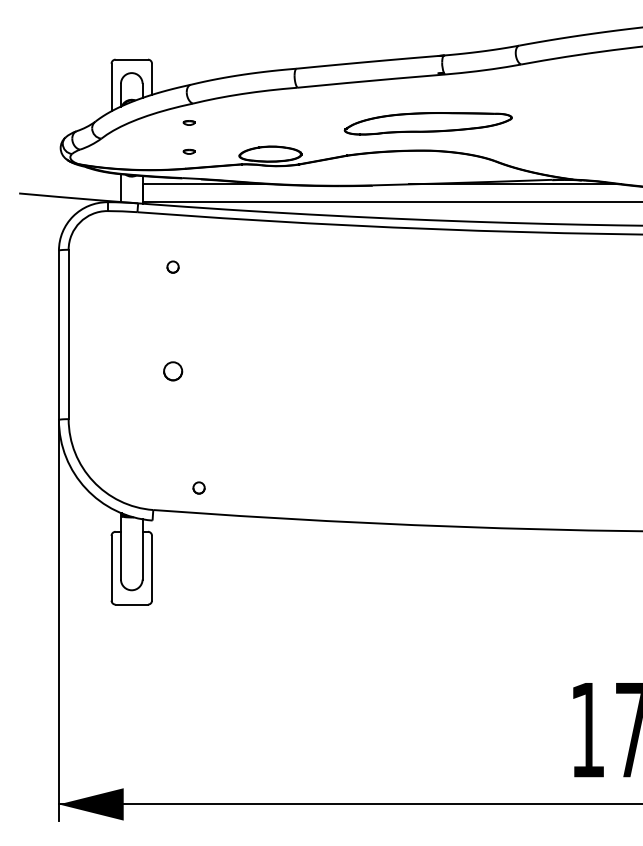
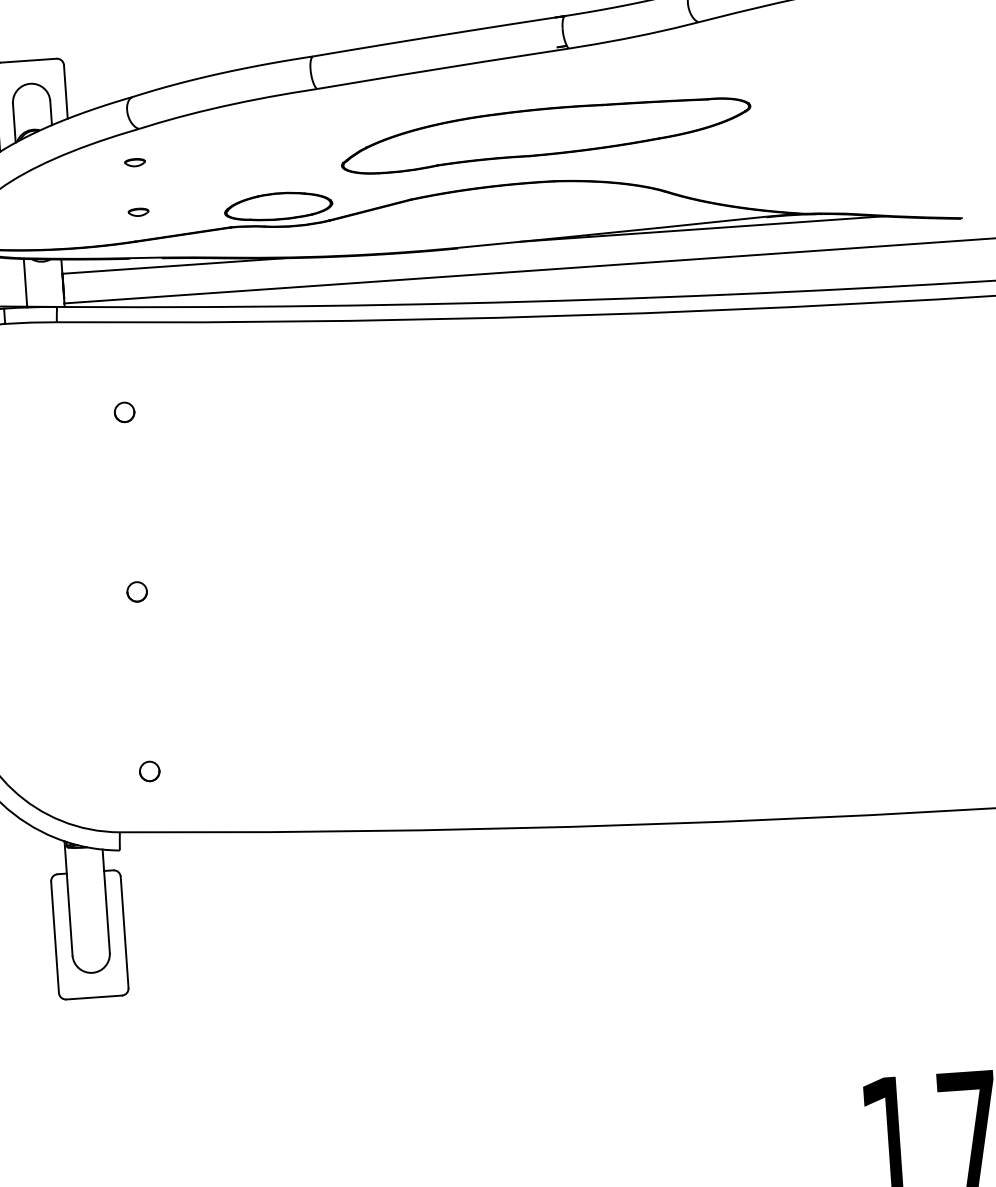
part: (428, 123) -> (546, 134), size x1.43
circle: (172, 371) -> (136, 591), size x0.62
circle: (198, 487) -> (148, 770), moved

